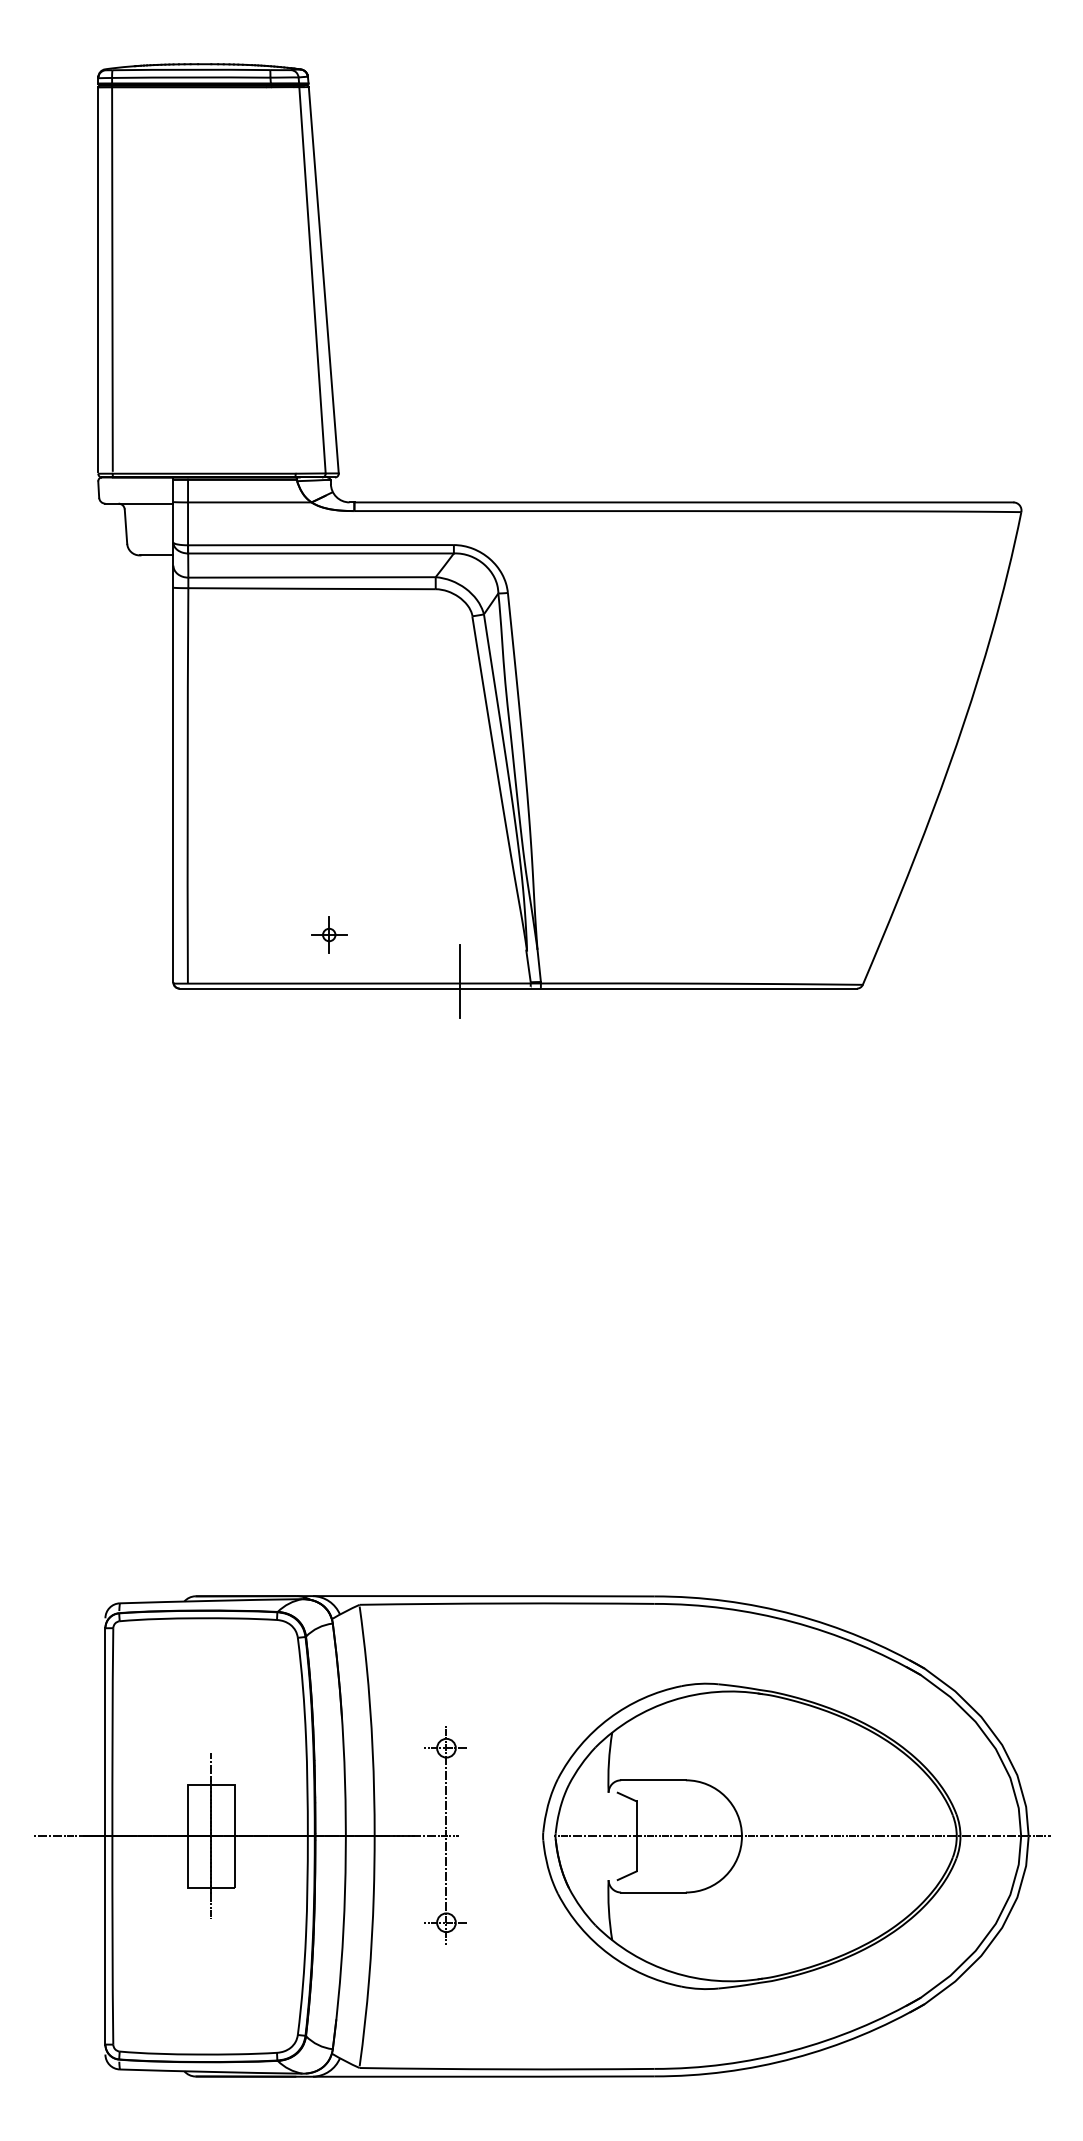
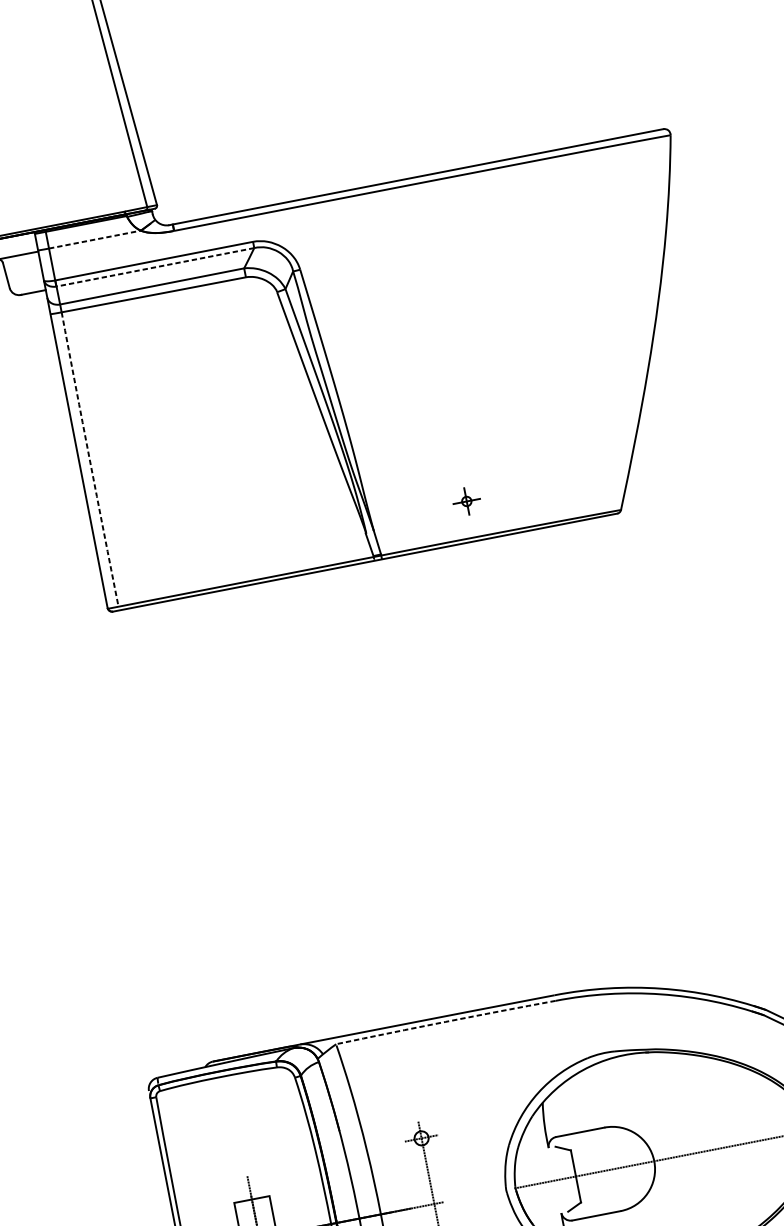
line: (249, 502) -> (94, 239), solid -> dashed
line: (321, 553) -> (155, 267), solid -> dashed
arc: (187, 785) -> (89, 459), solid -> dashed
part: (329, 934) -> (466, 501), moved
line: (459, 981) -> (320, 565), removed
arc: (507, 1603) -> (446, 1021), solid -> dashed

